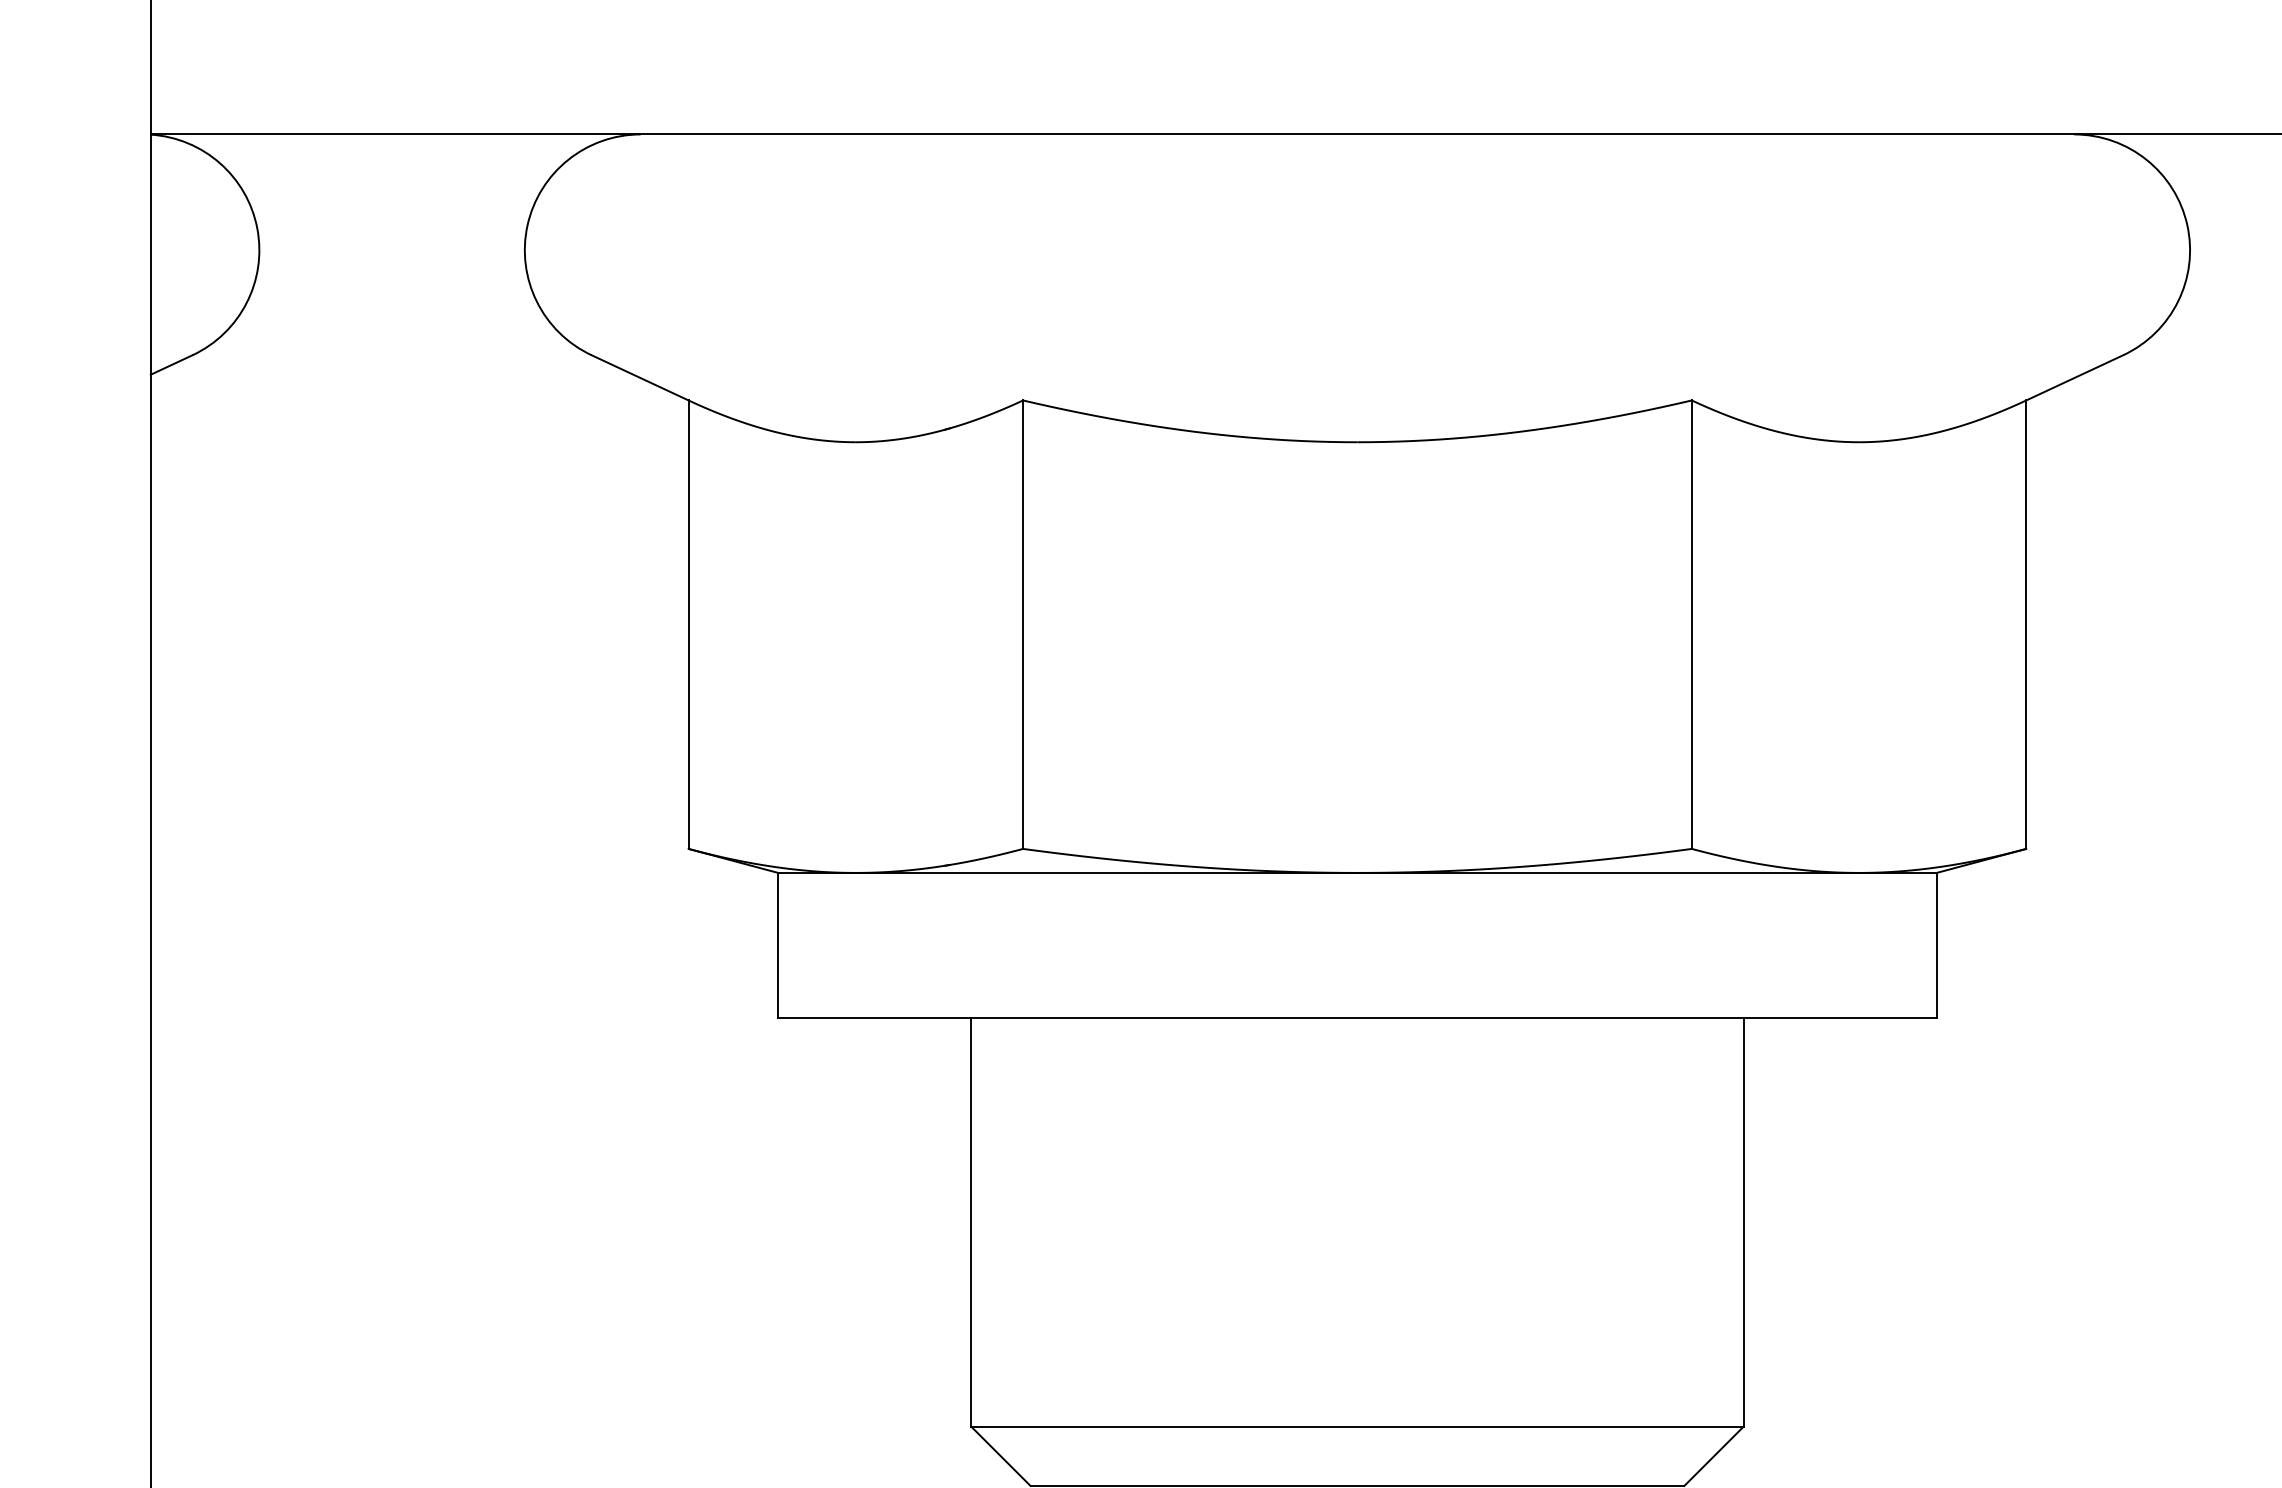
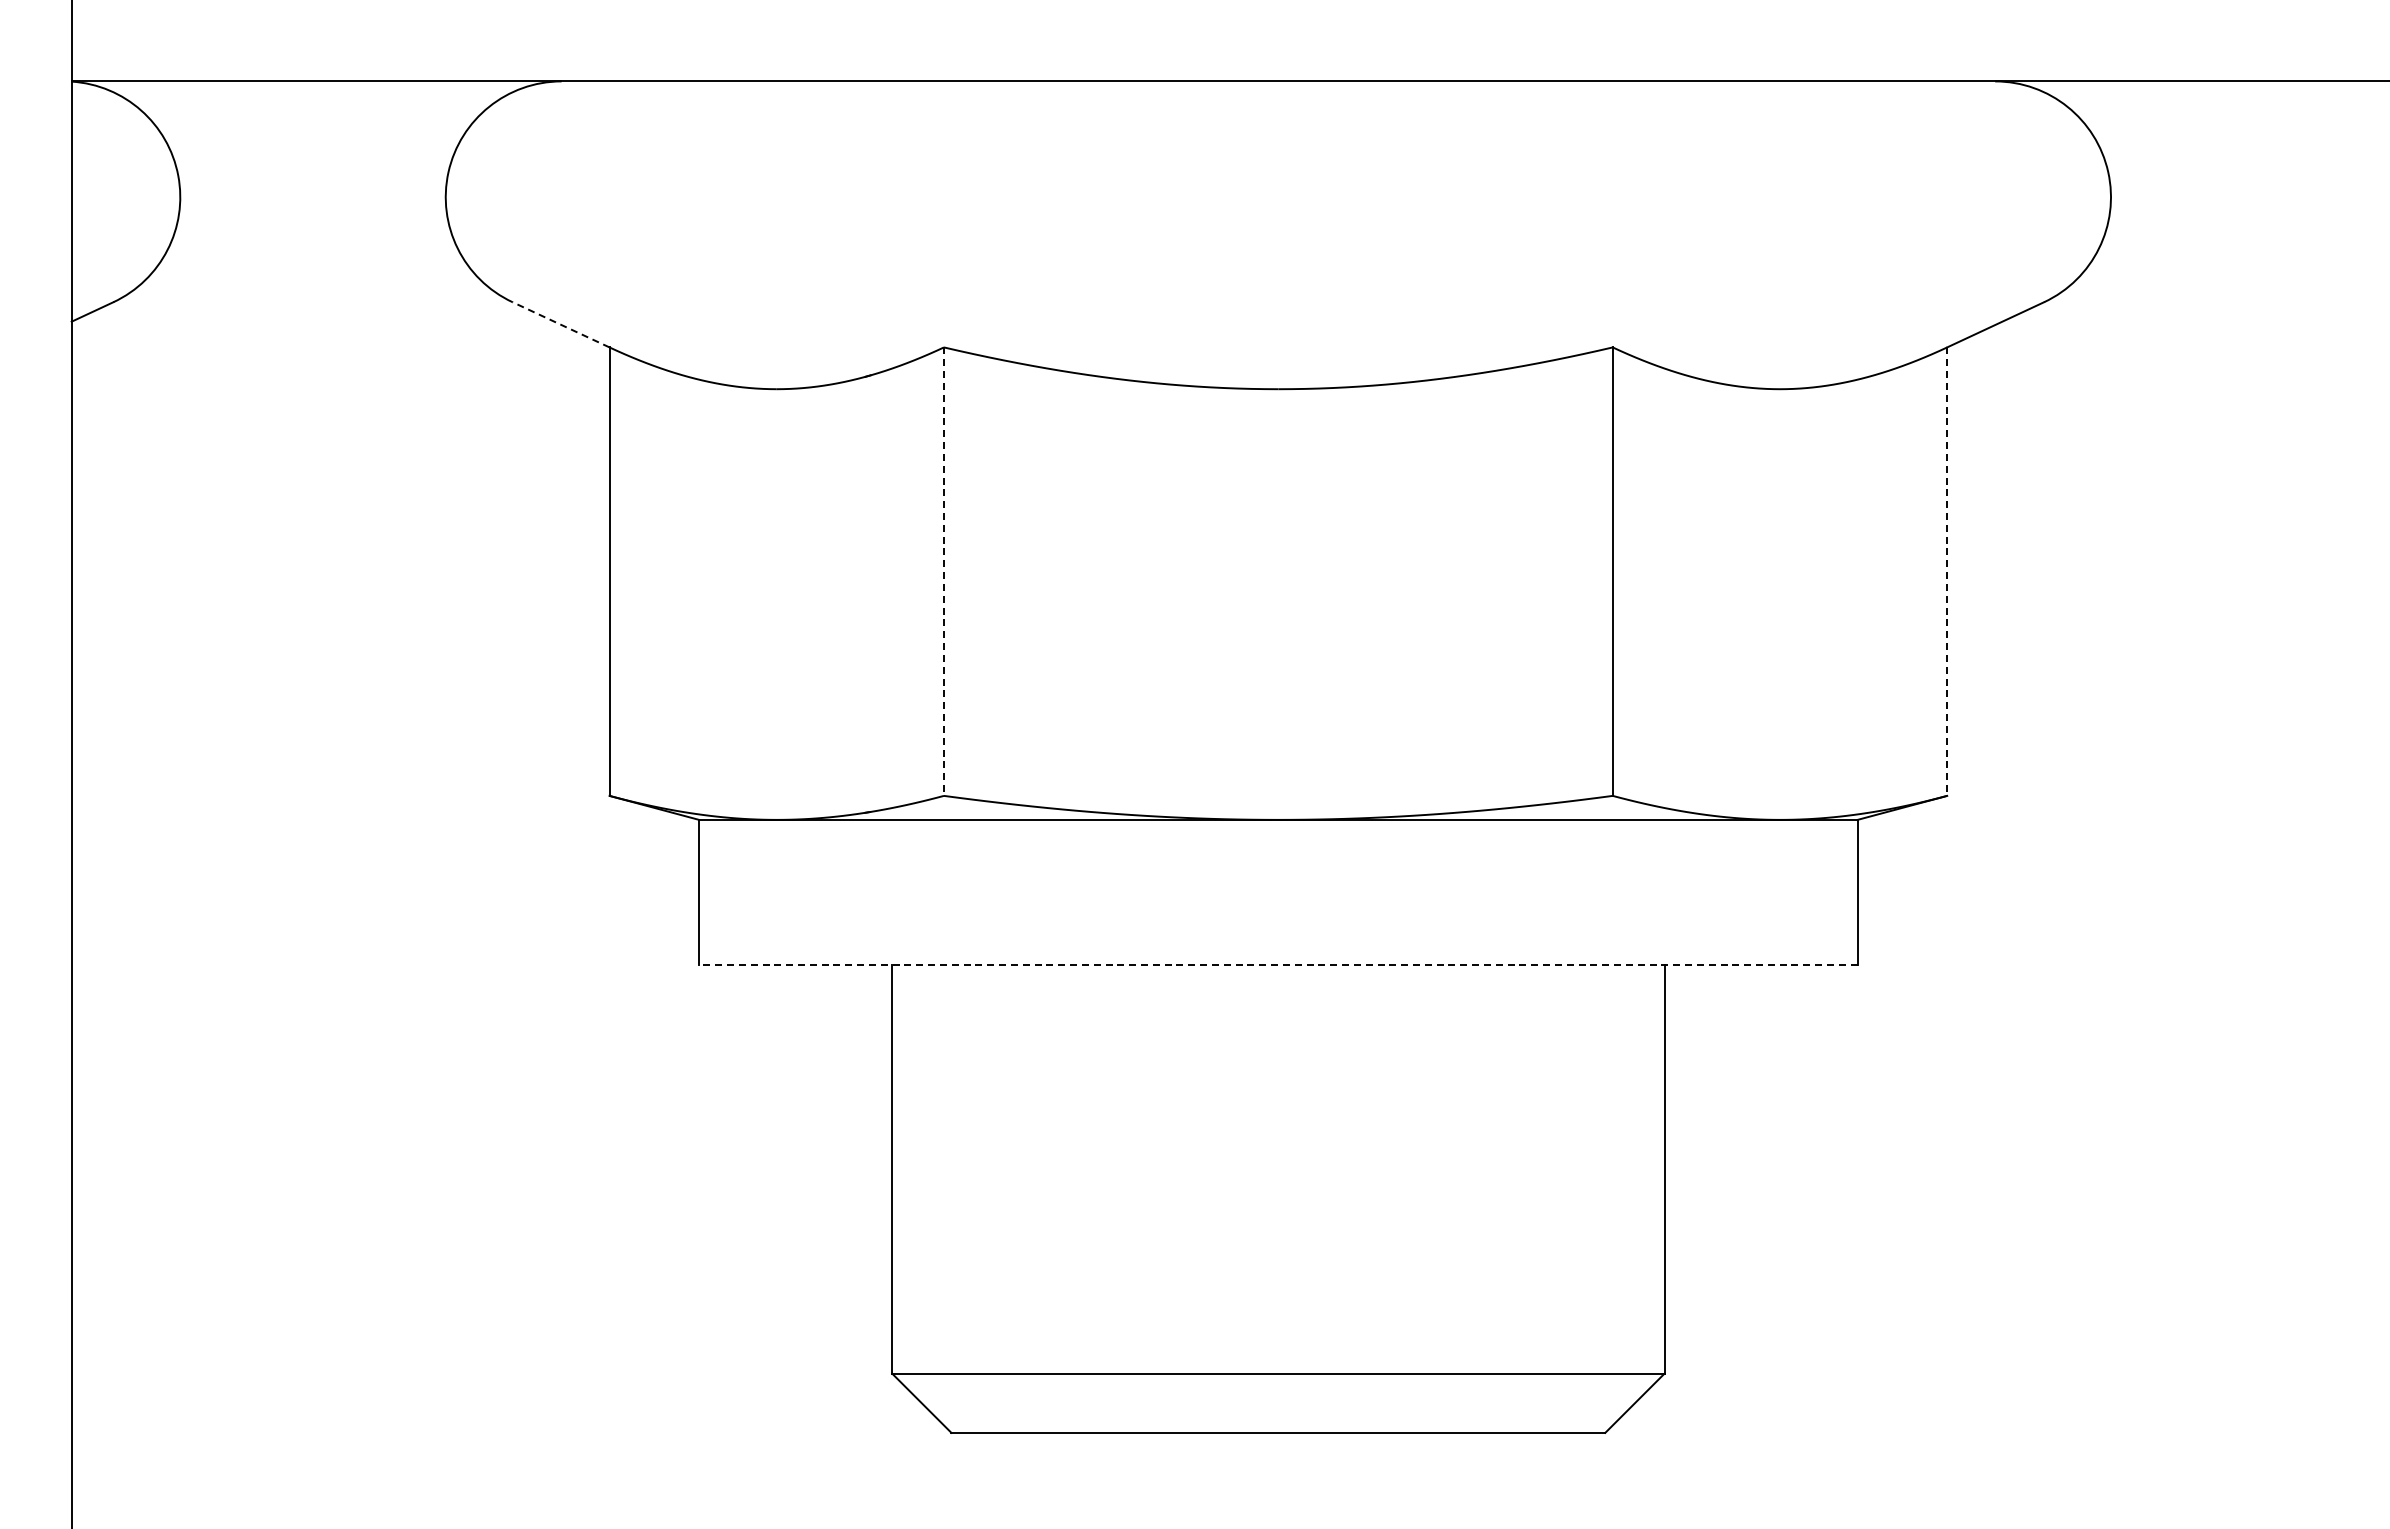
line: (639, 377) -> (560, 324), solid -> dashed
line: (1022, 625) -> (943, 572), solid -> dashed
line: (2026, 625) -> (1947, 572), solid -> dashed
line: (1356, 1017) -> (1277, 964), solid -> dashed

